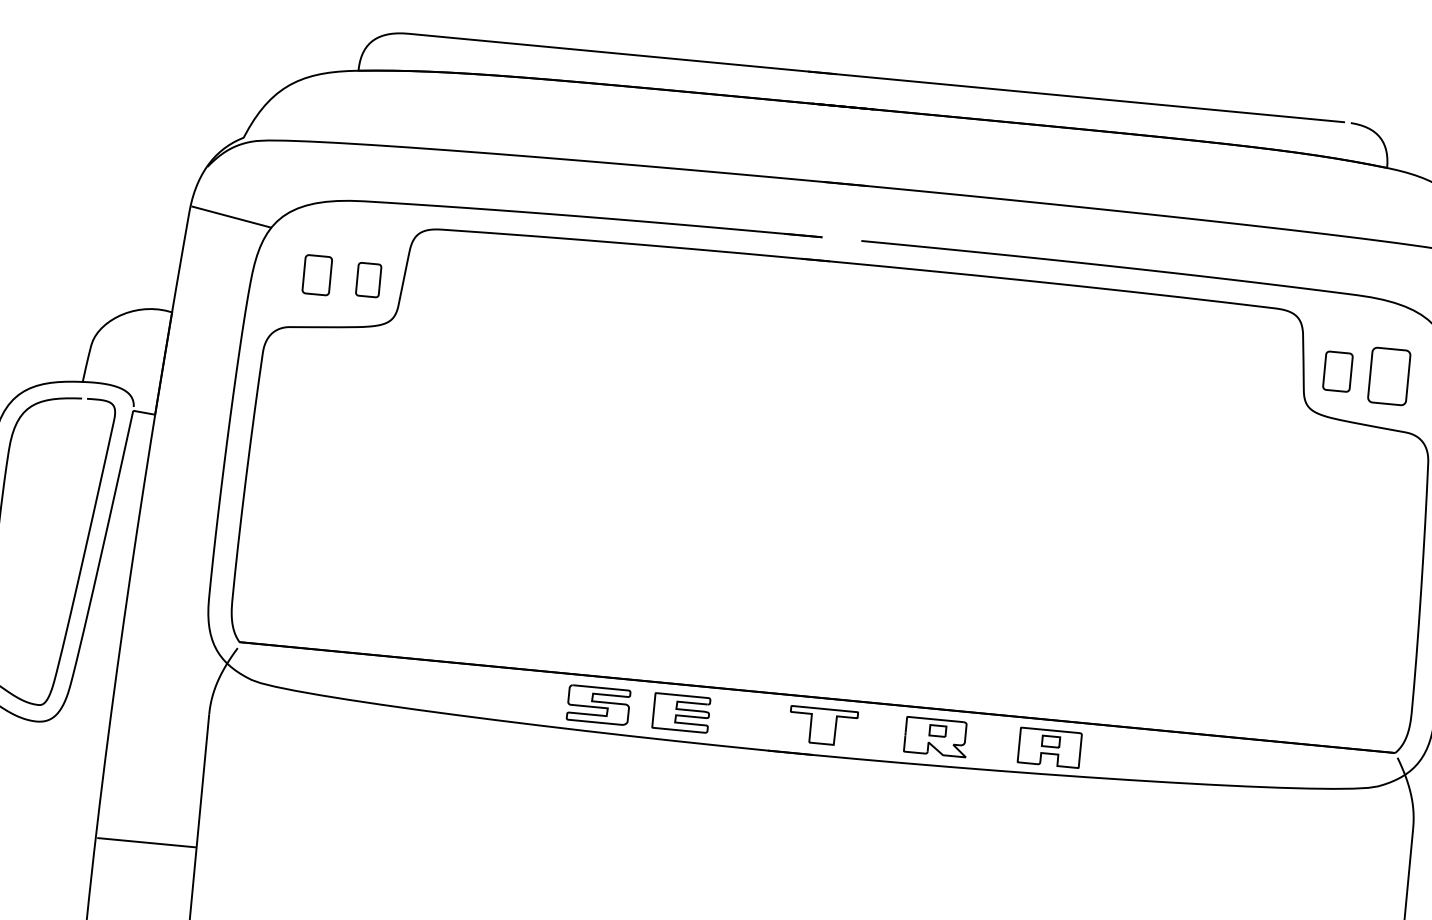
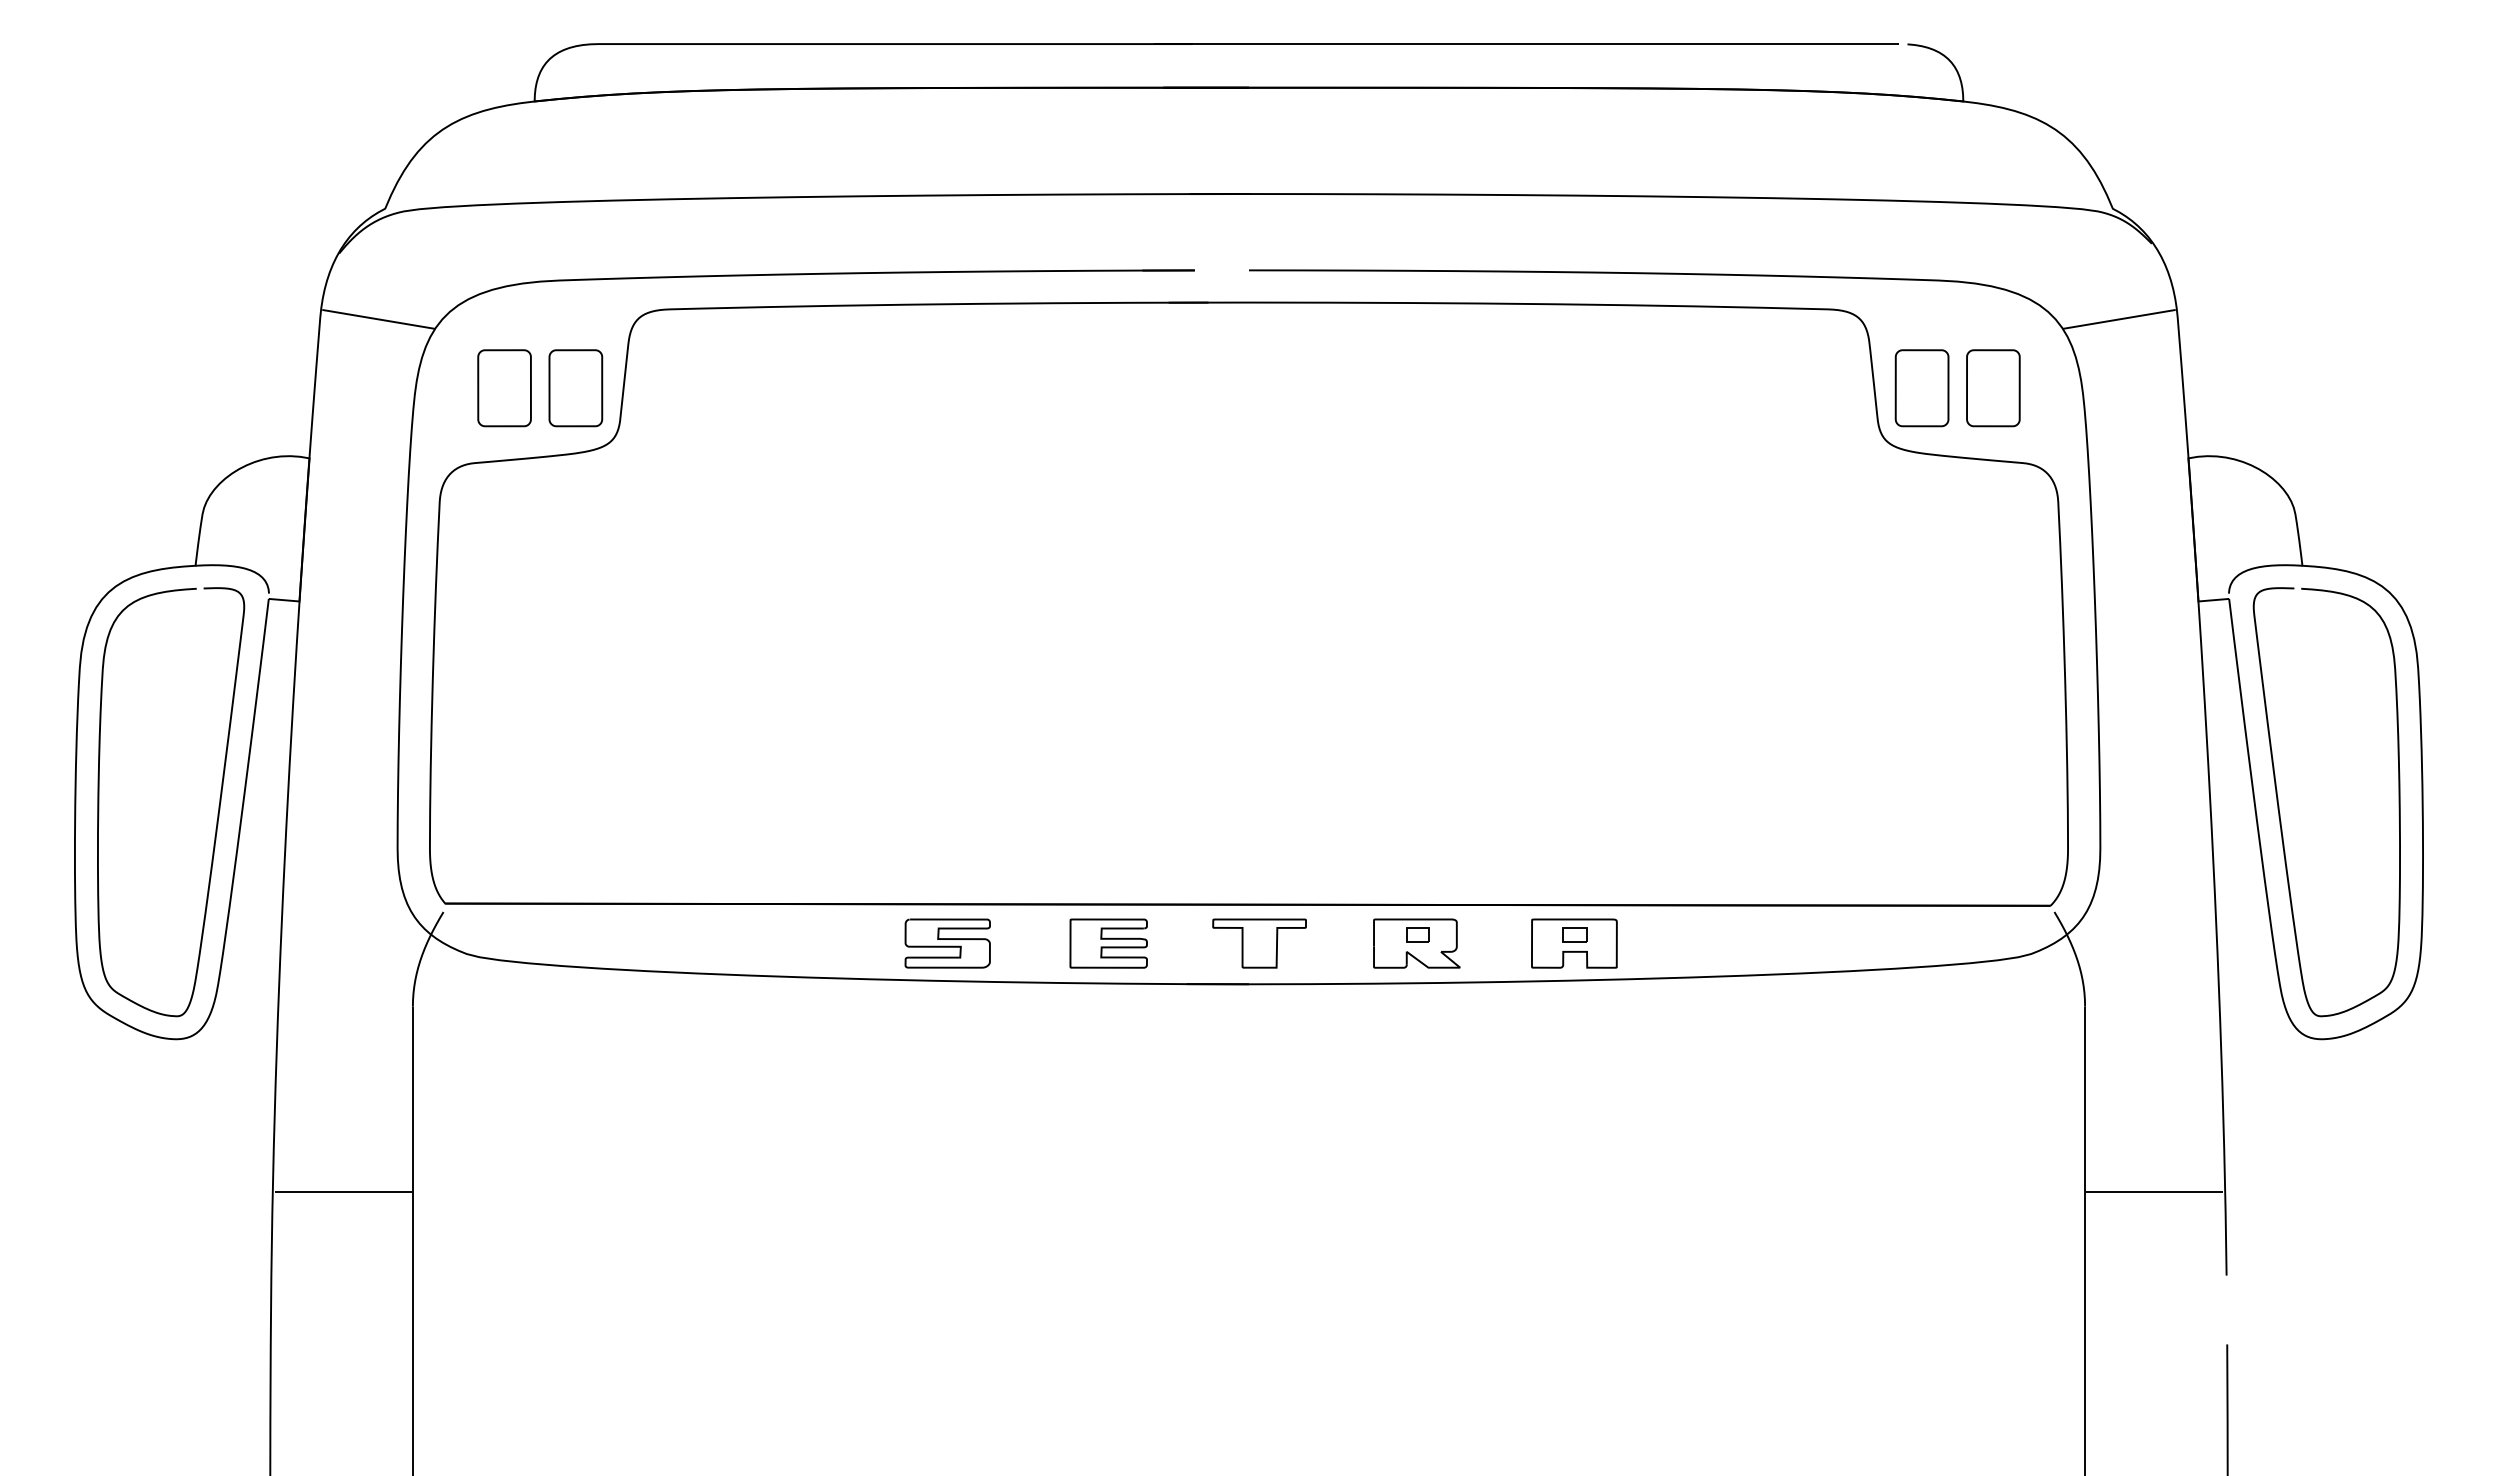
part: (317, 275) -> (504, 388), size x1.43
part: (368, 280) -> (575, 388), size x1.67
part: (1337, 371) -> (1921, 388), size x1.43
curve: (681, 715) -> (1108, 946), moved

